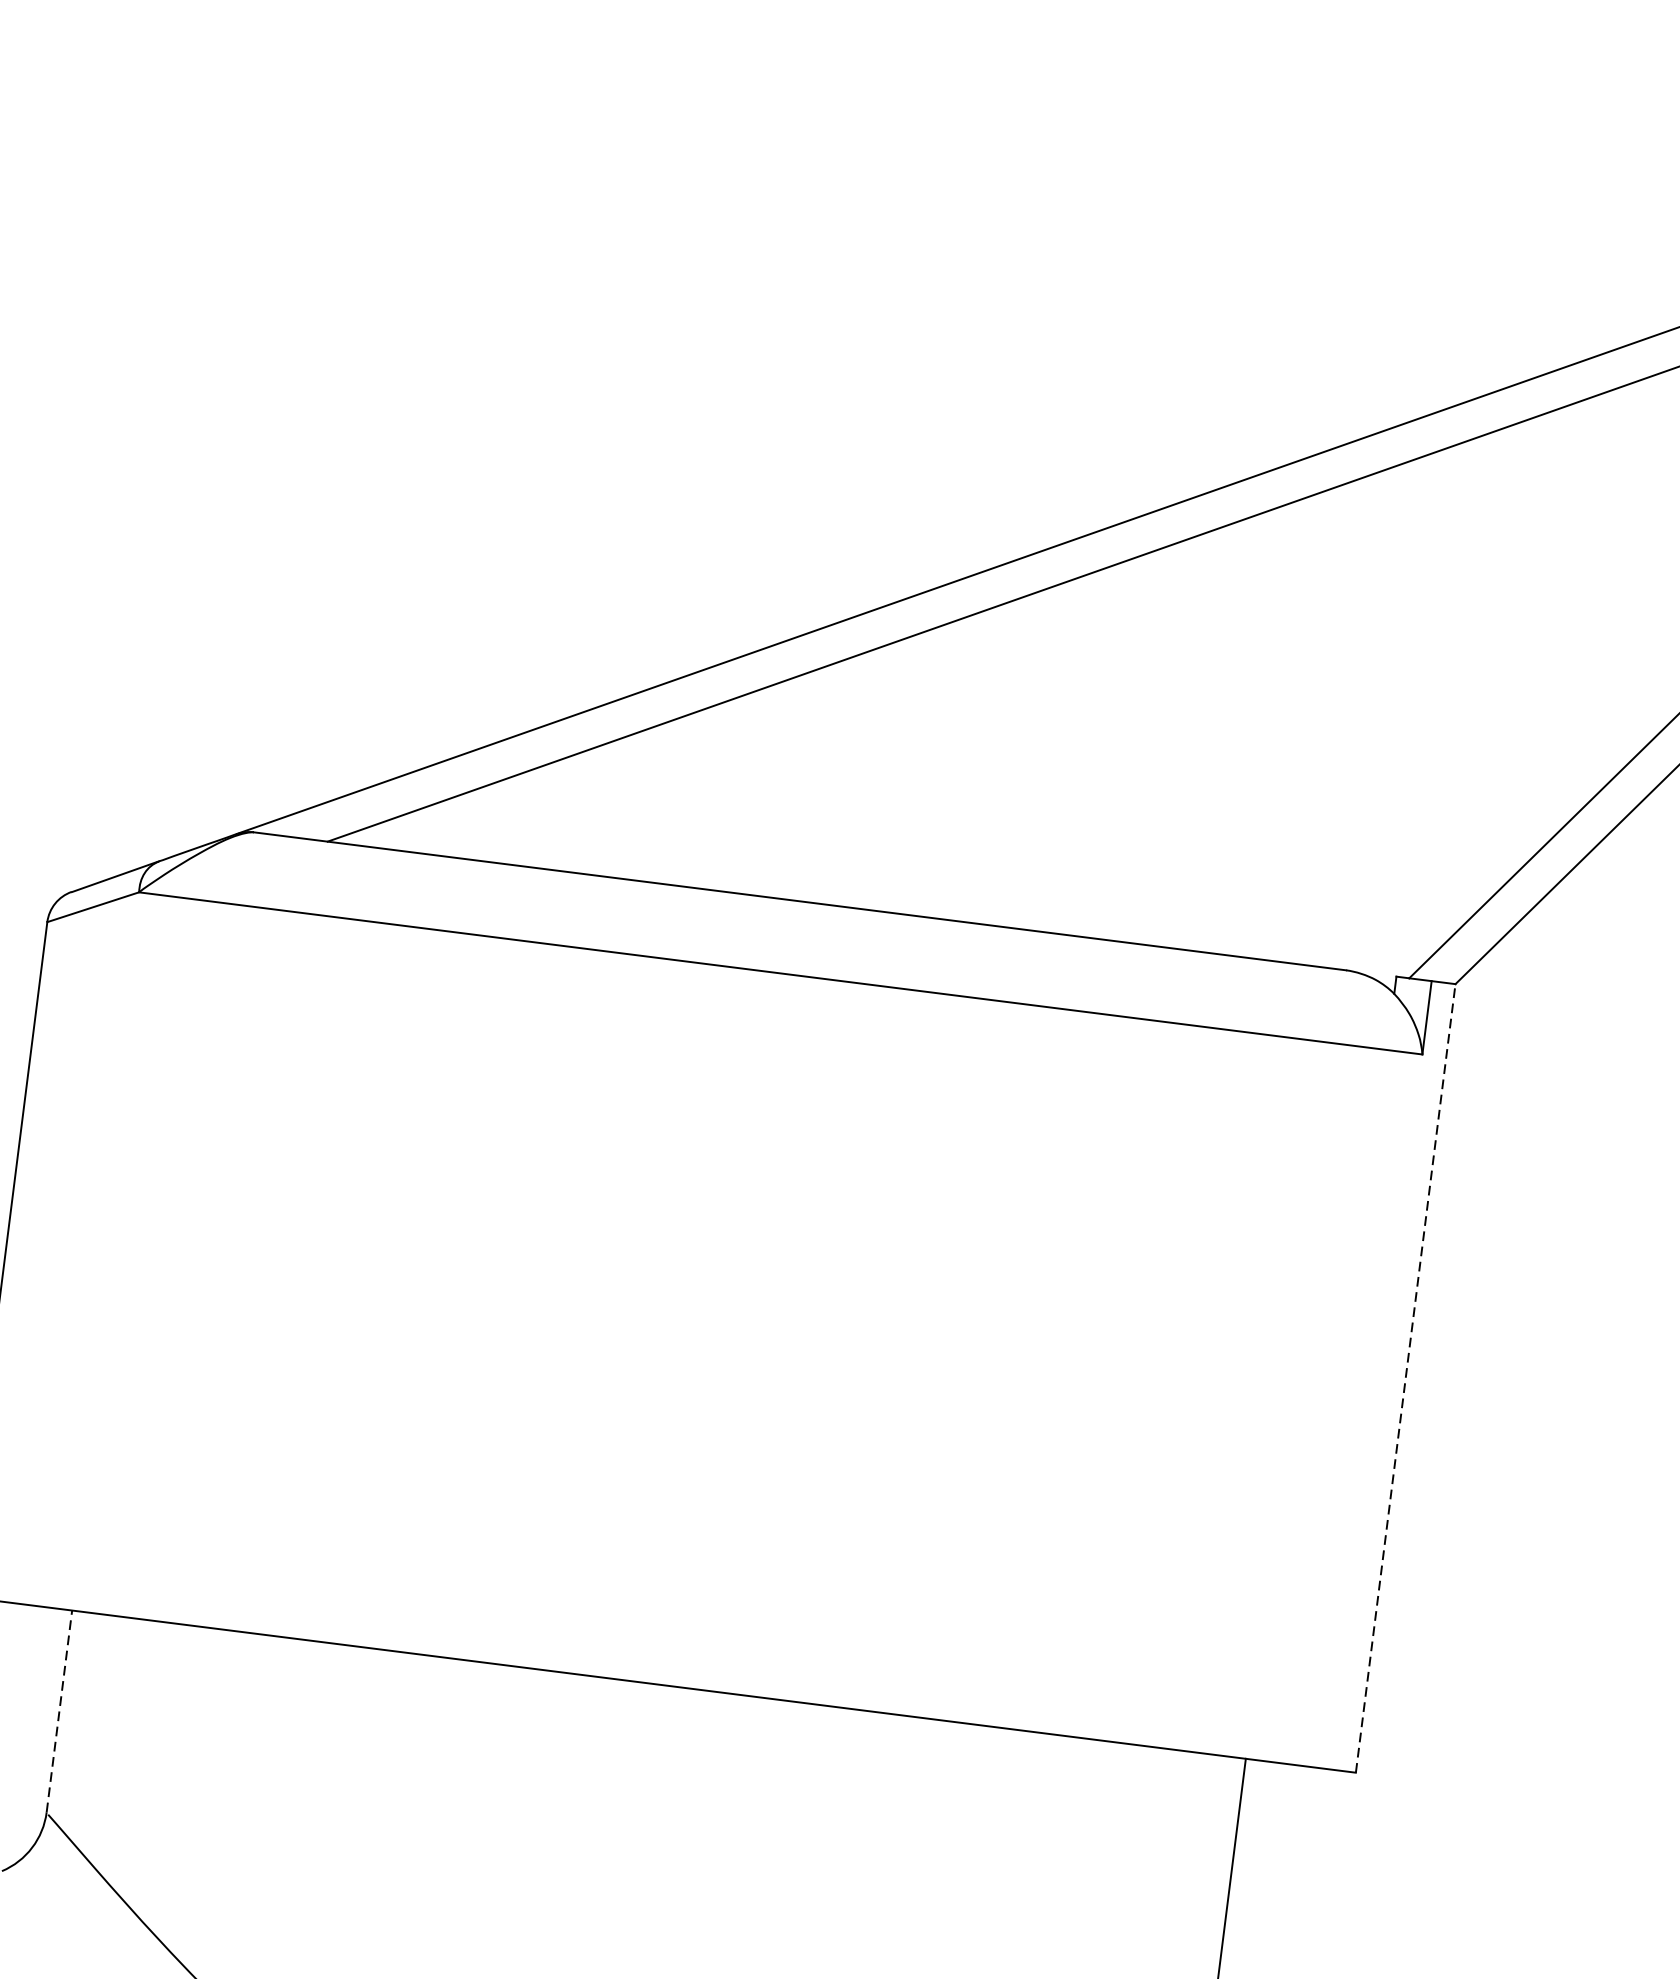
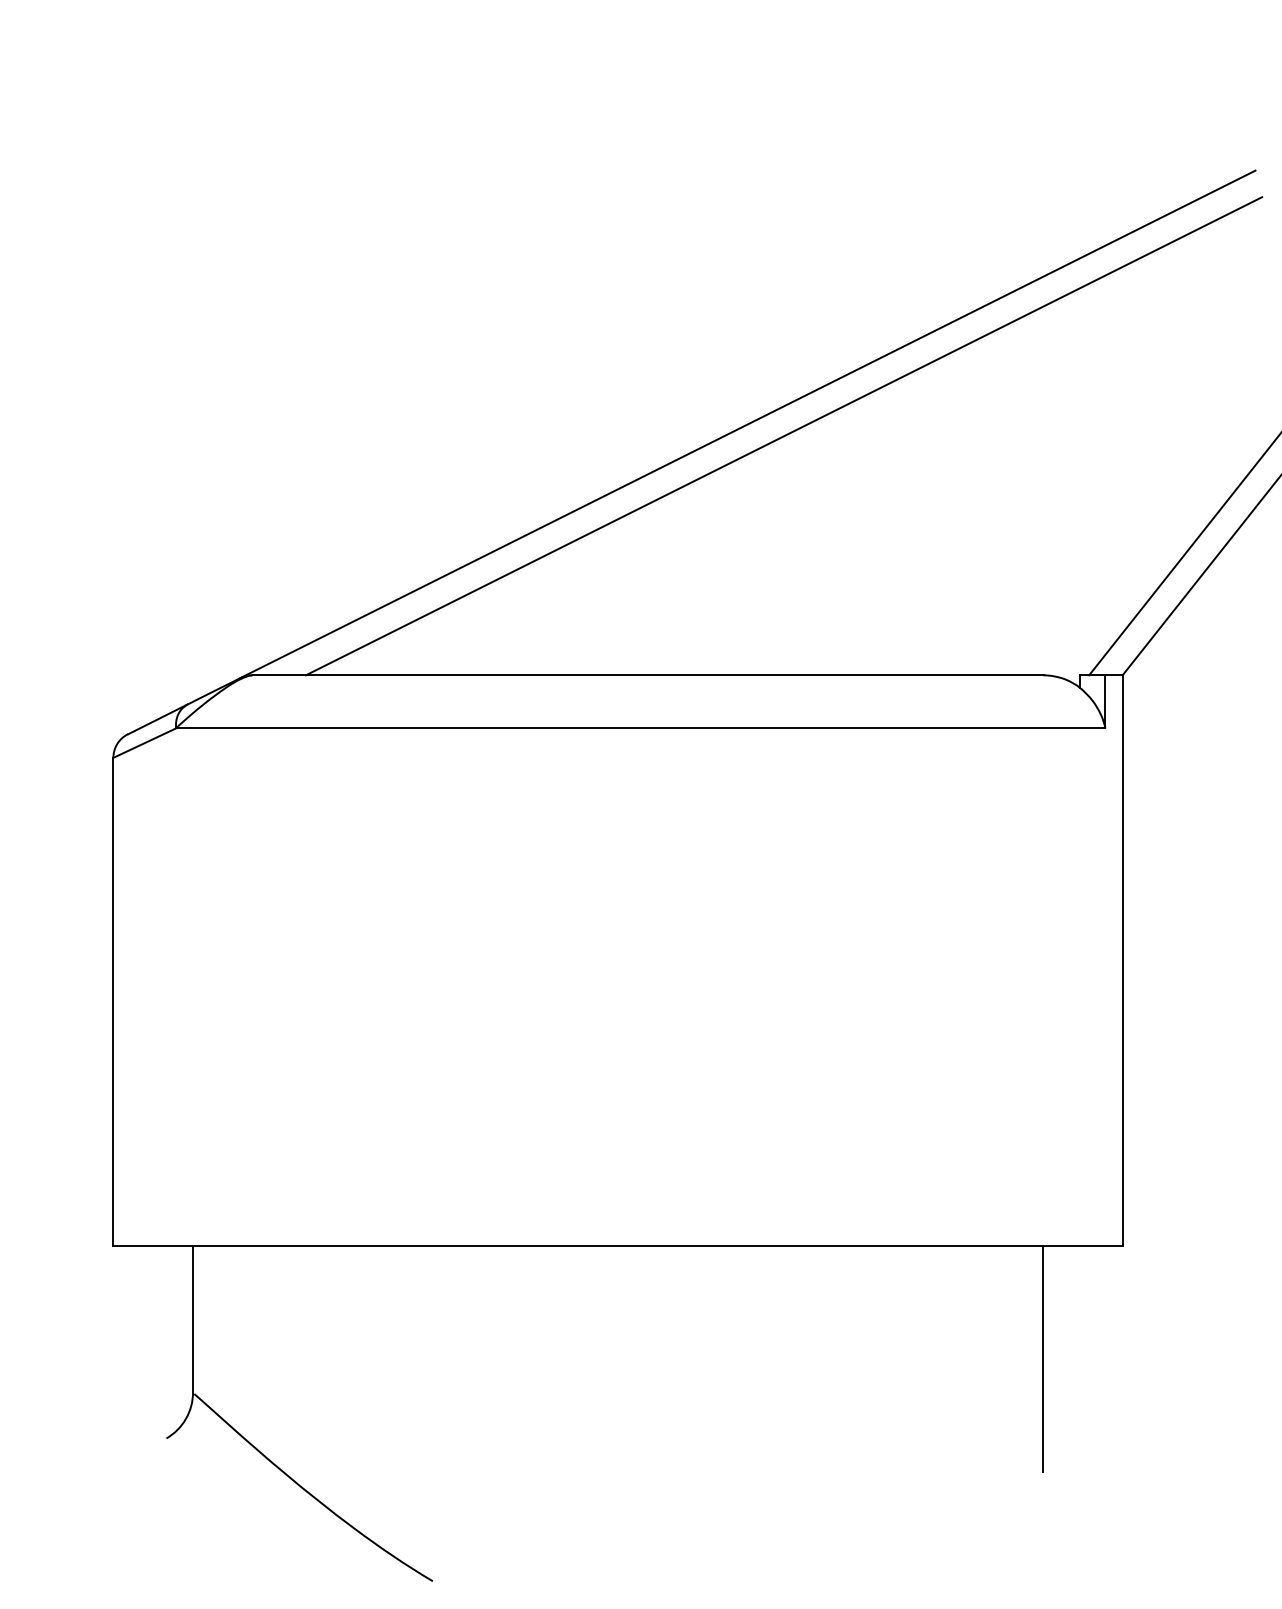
line: (1405, 1377) -> (1122, 960), dashed -> solid
line: (60, 1710) -> (193, 1318), dashed -> solid

